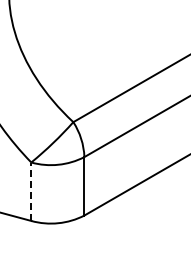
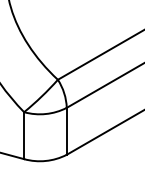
line: (31, 191) -> (24, 135), dashed -> solid

